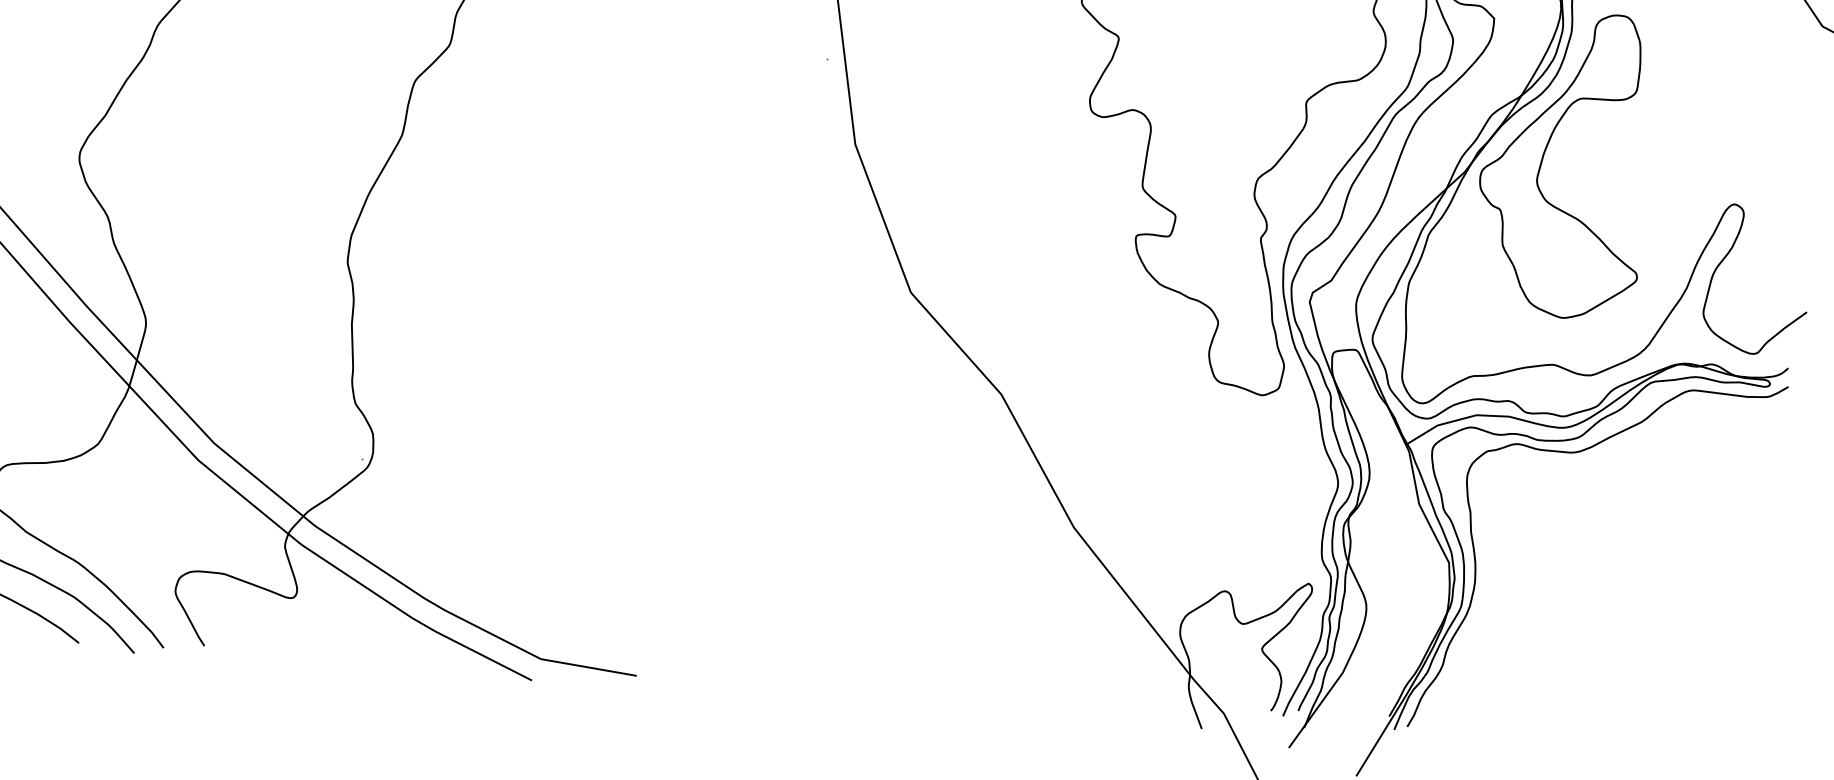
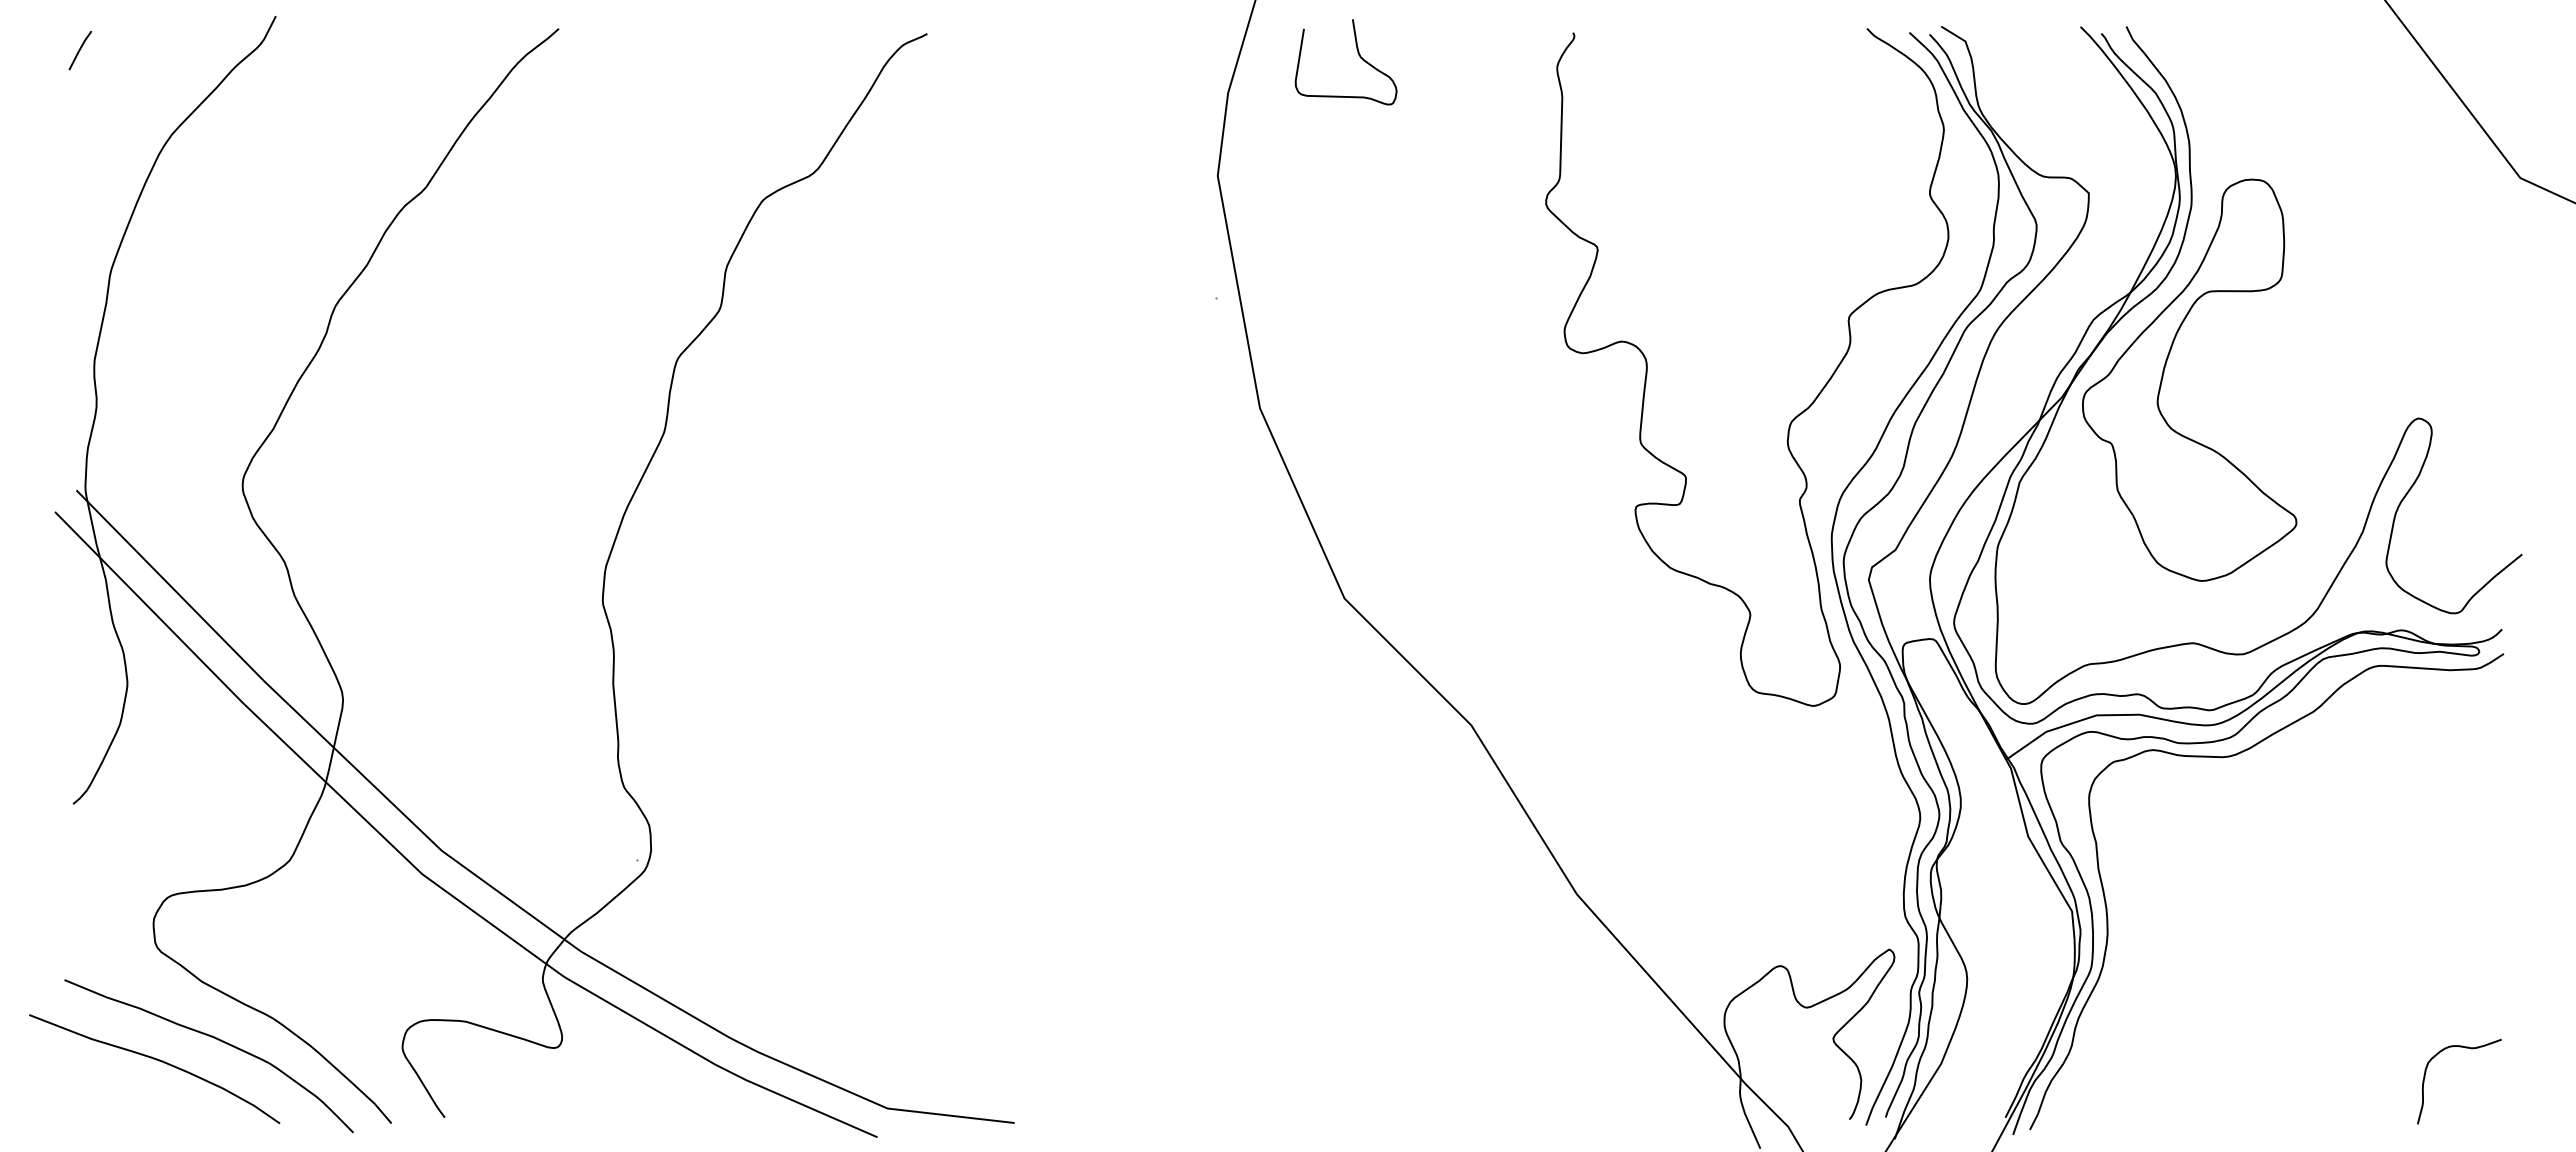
curve: (1741, 684) -> (2465, 1048), added

